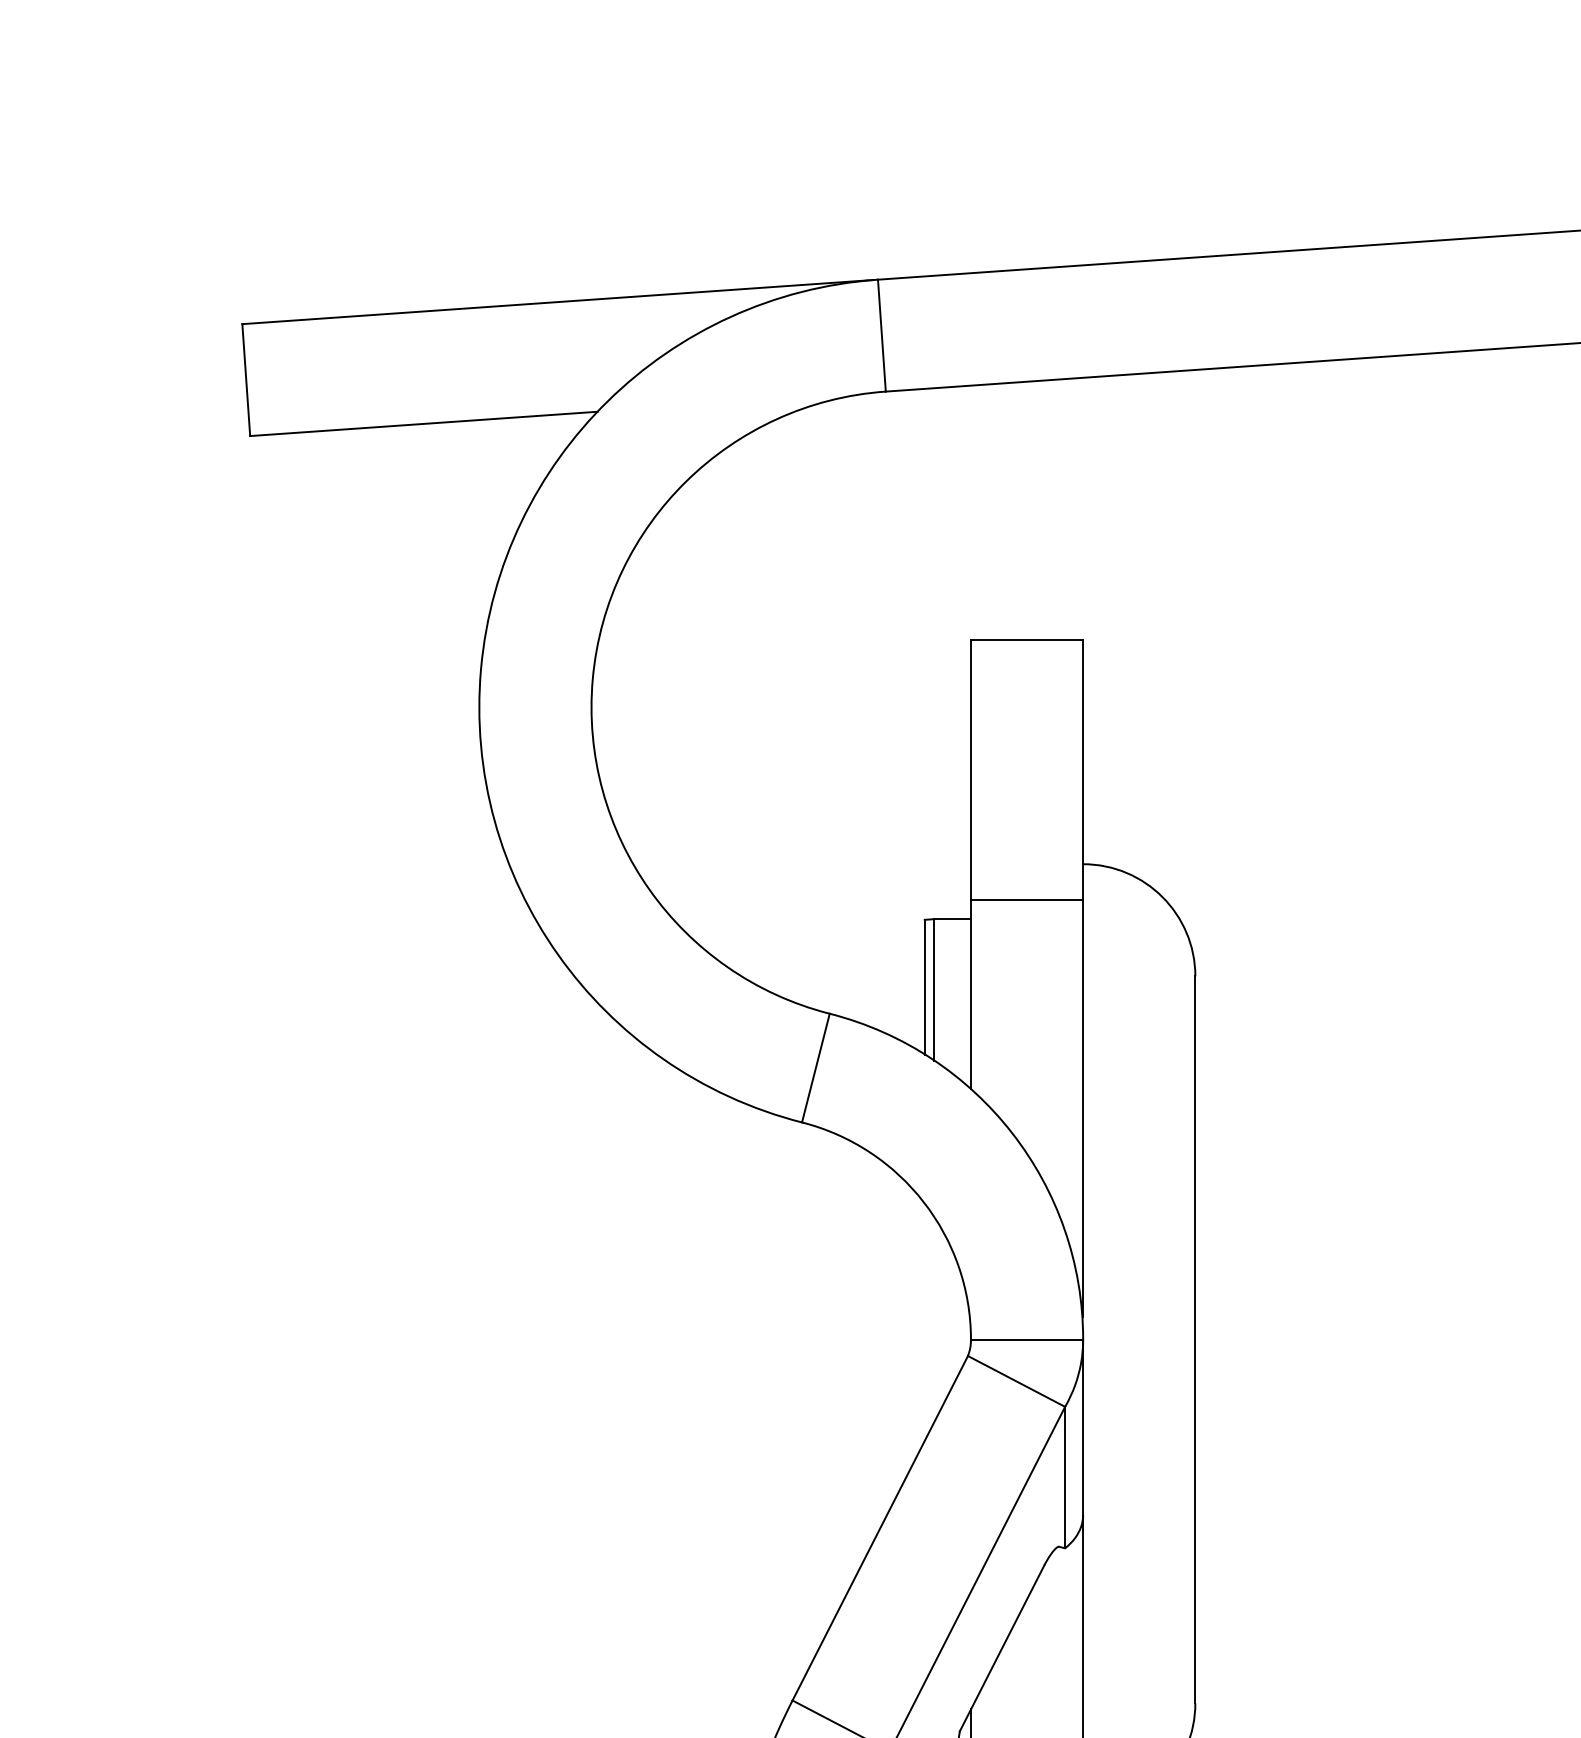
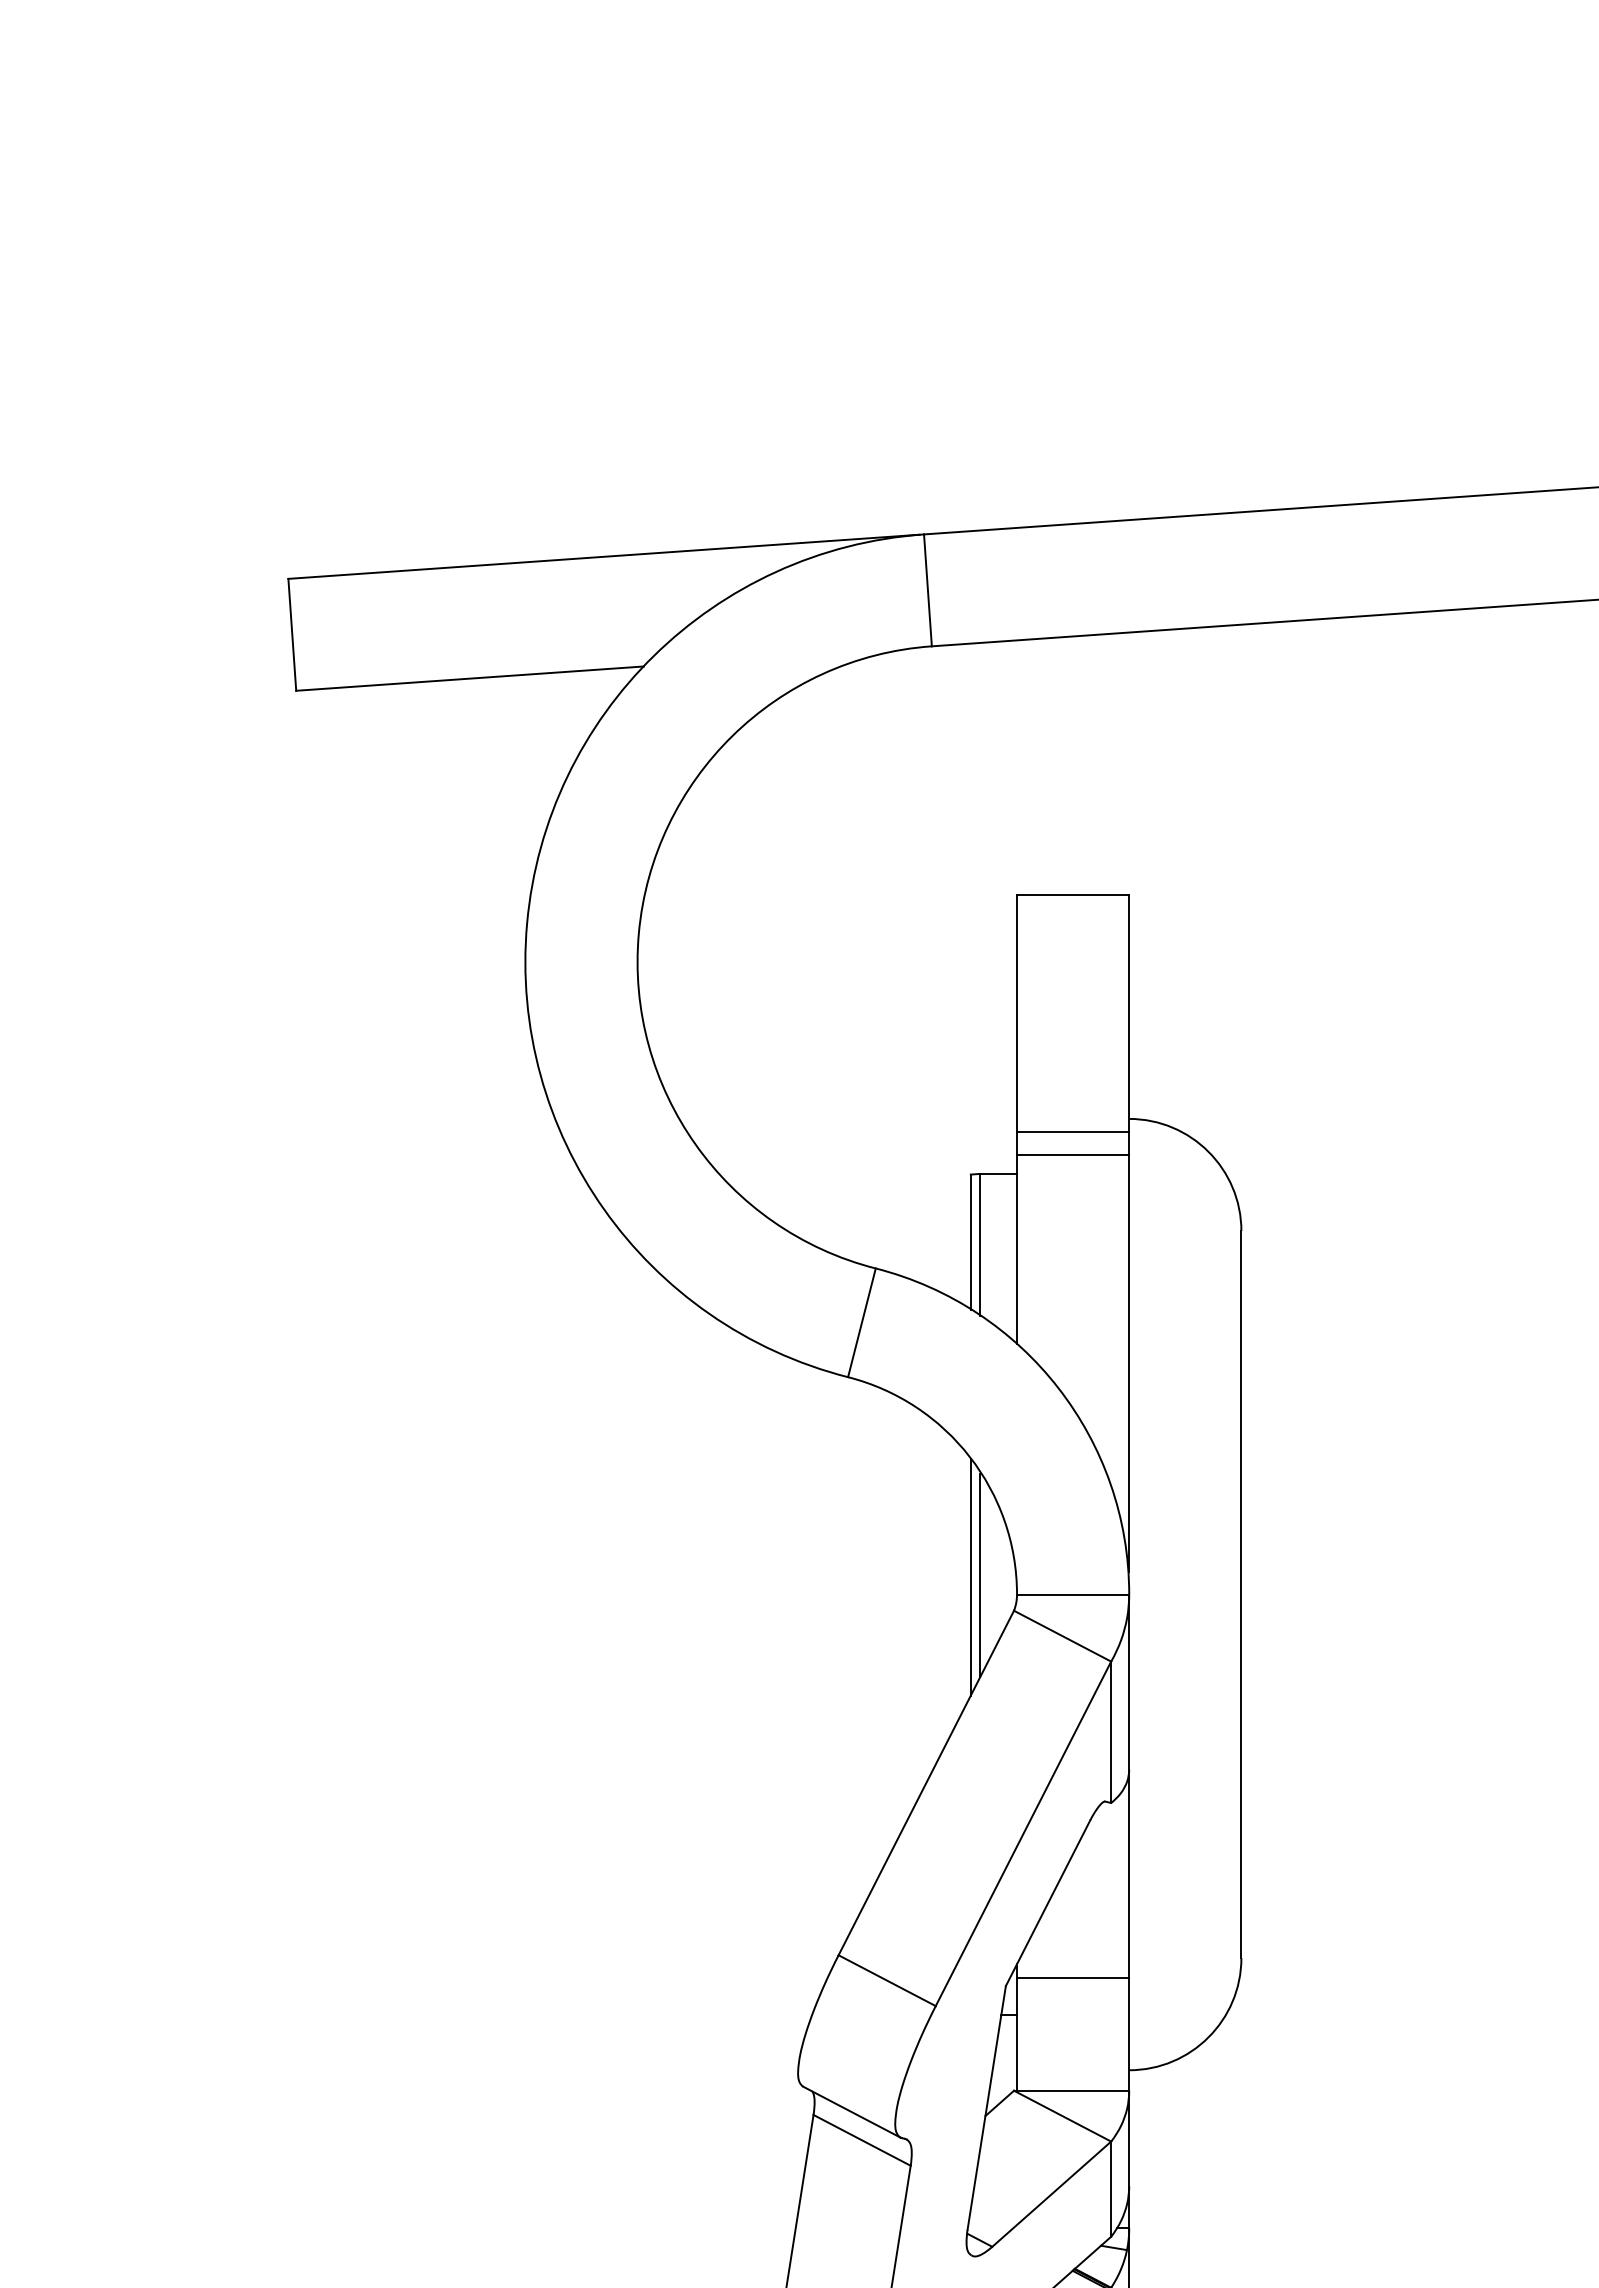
line: (1027, 877) -> (1073, 1132), added
line: (934, 1319) -> (980, 1574), added
line: (924, 1321) -> (970, 1576), added
line: (1027, 1723) -> (1073, 1978), added

